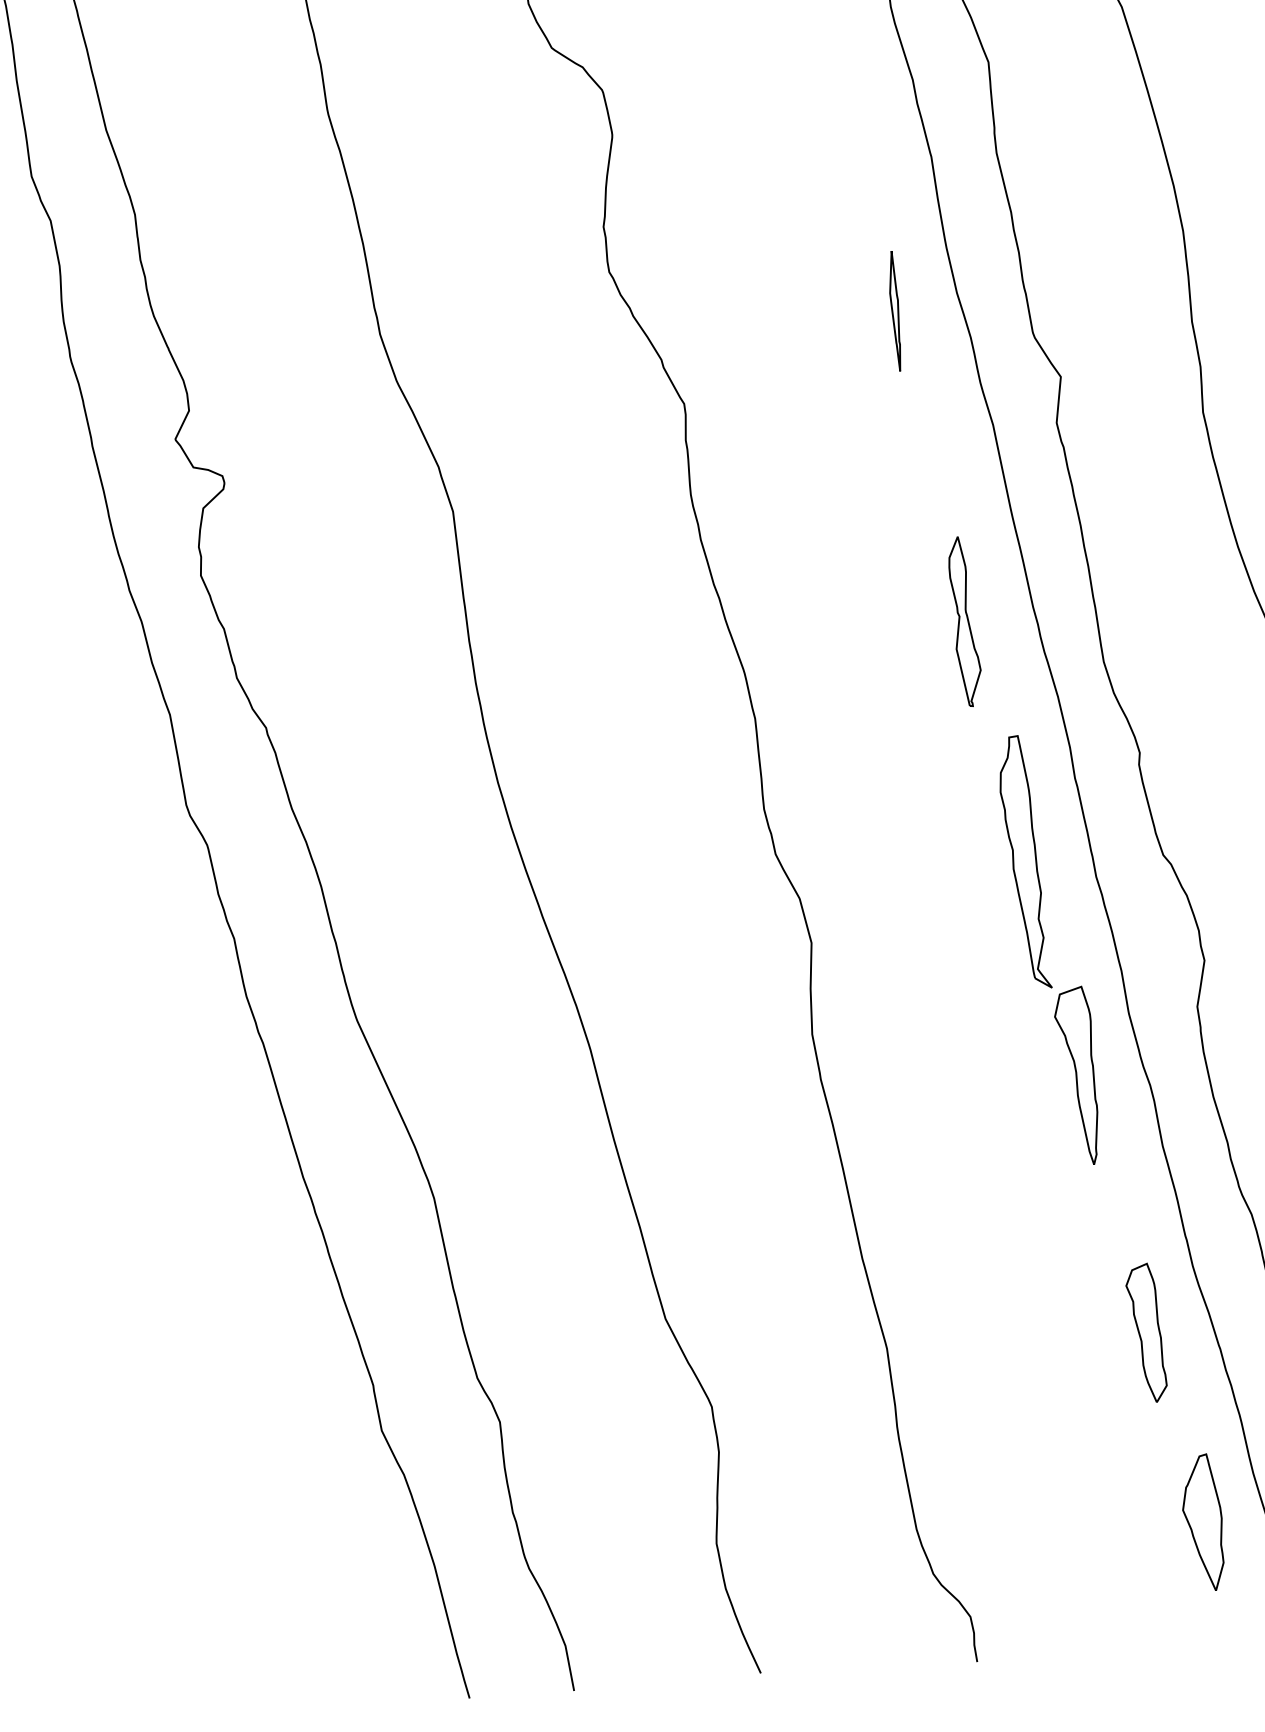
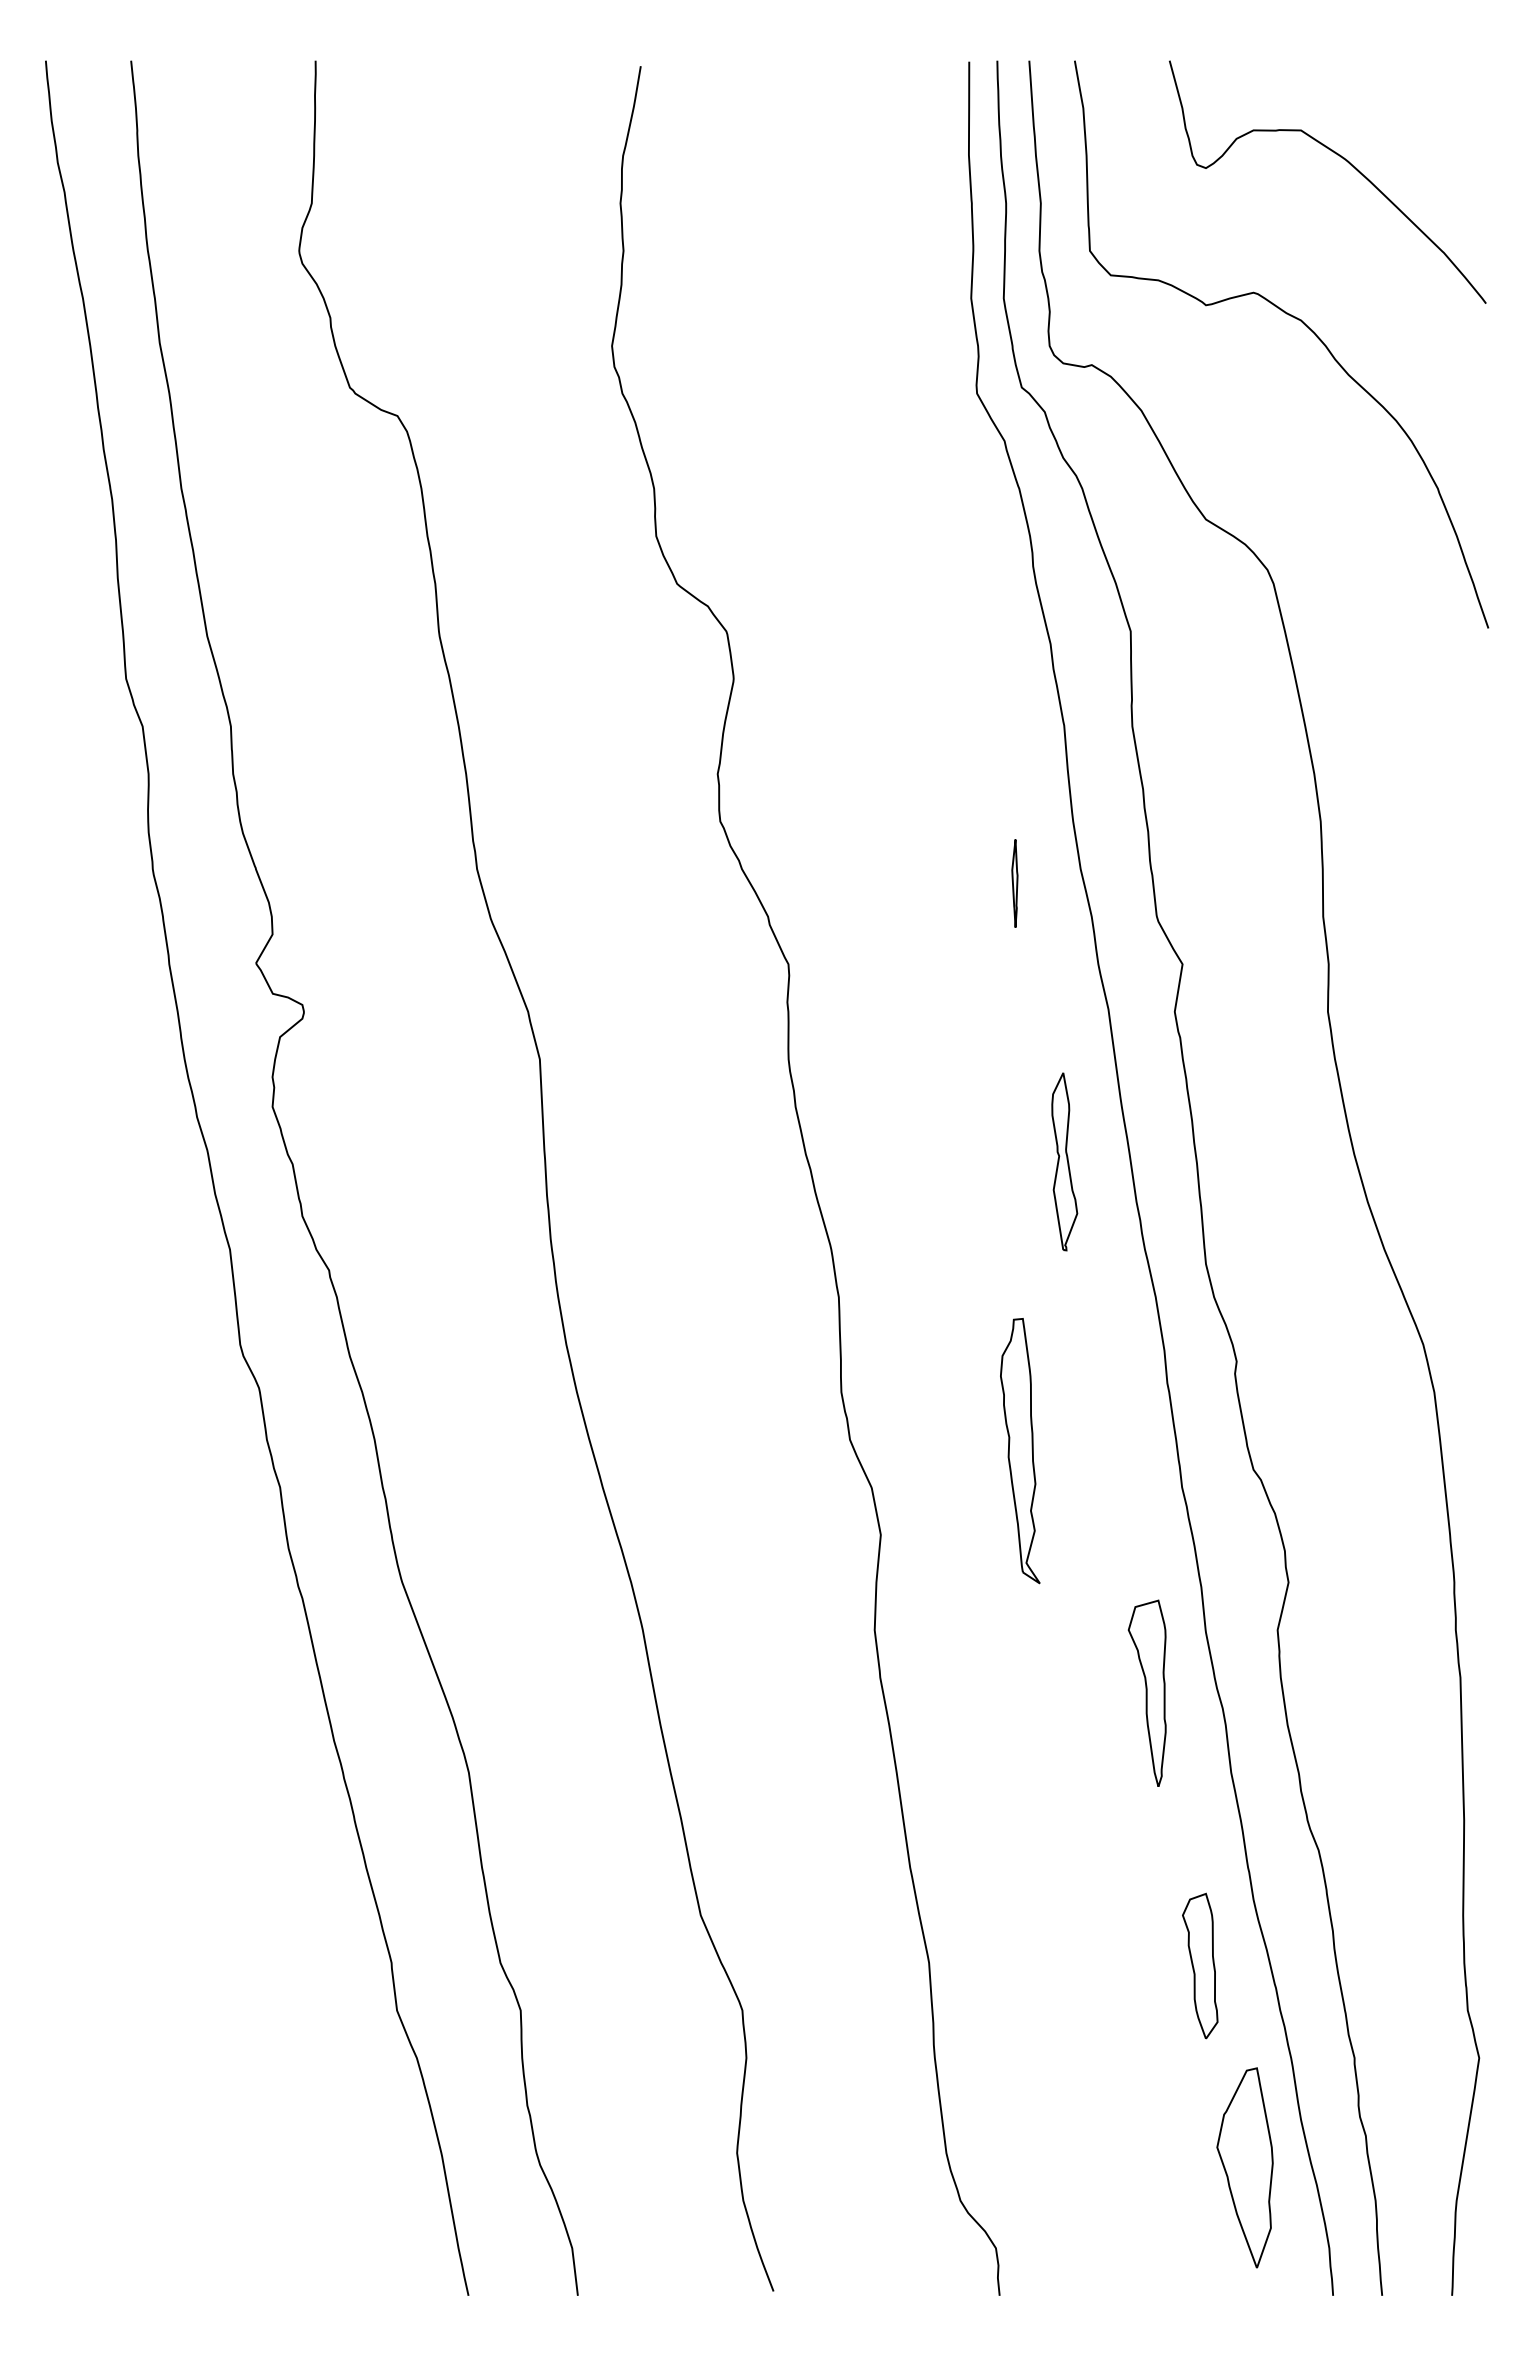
part: (894, 311) -> (1014, 883), size x0.7
part: (964, 621) -> (1064, 1161), moved
part: (1024, 862) -> (1020, 1451), moved
part: (1202, 1522) -> (1244, 2167), size x1.4

